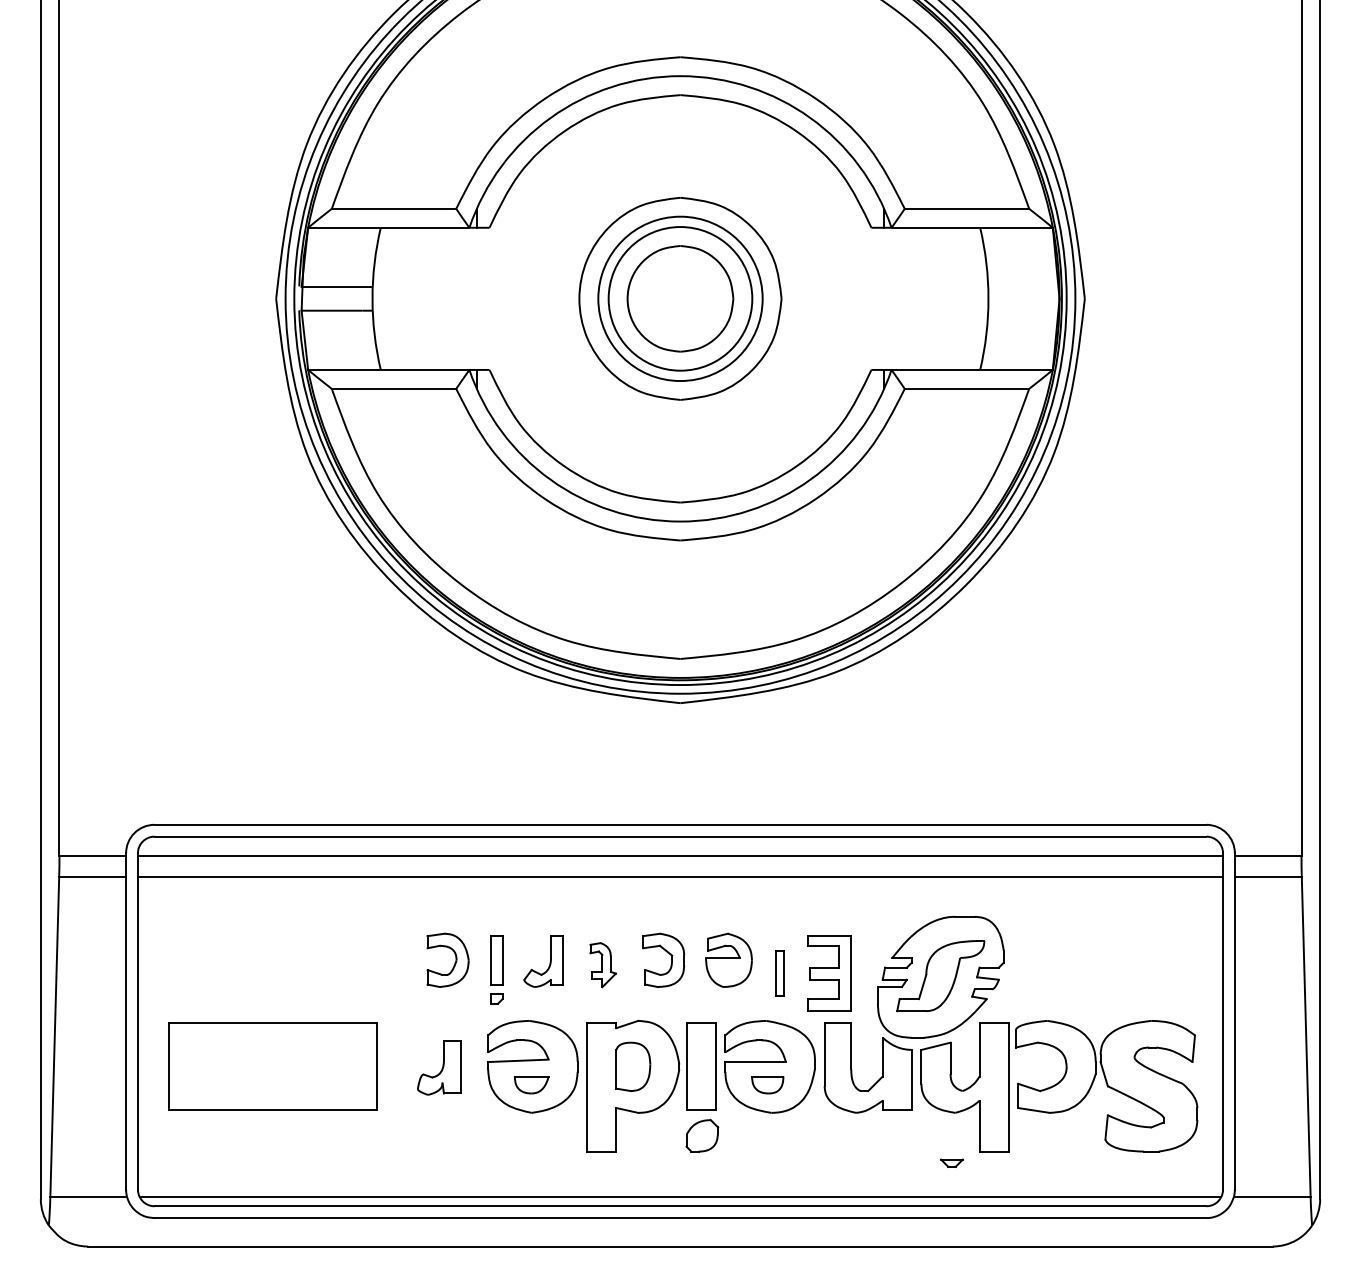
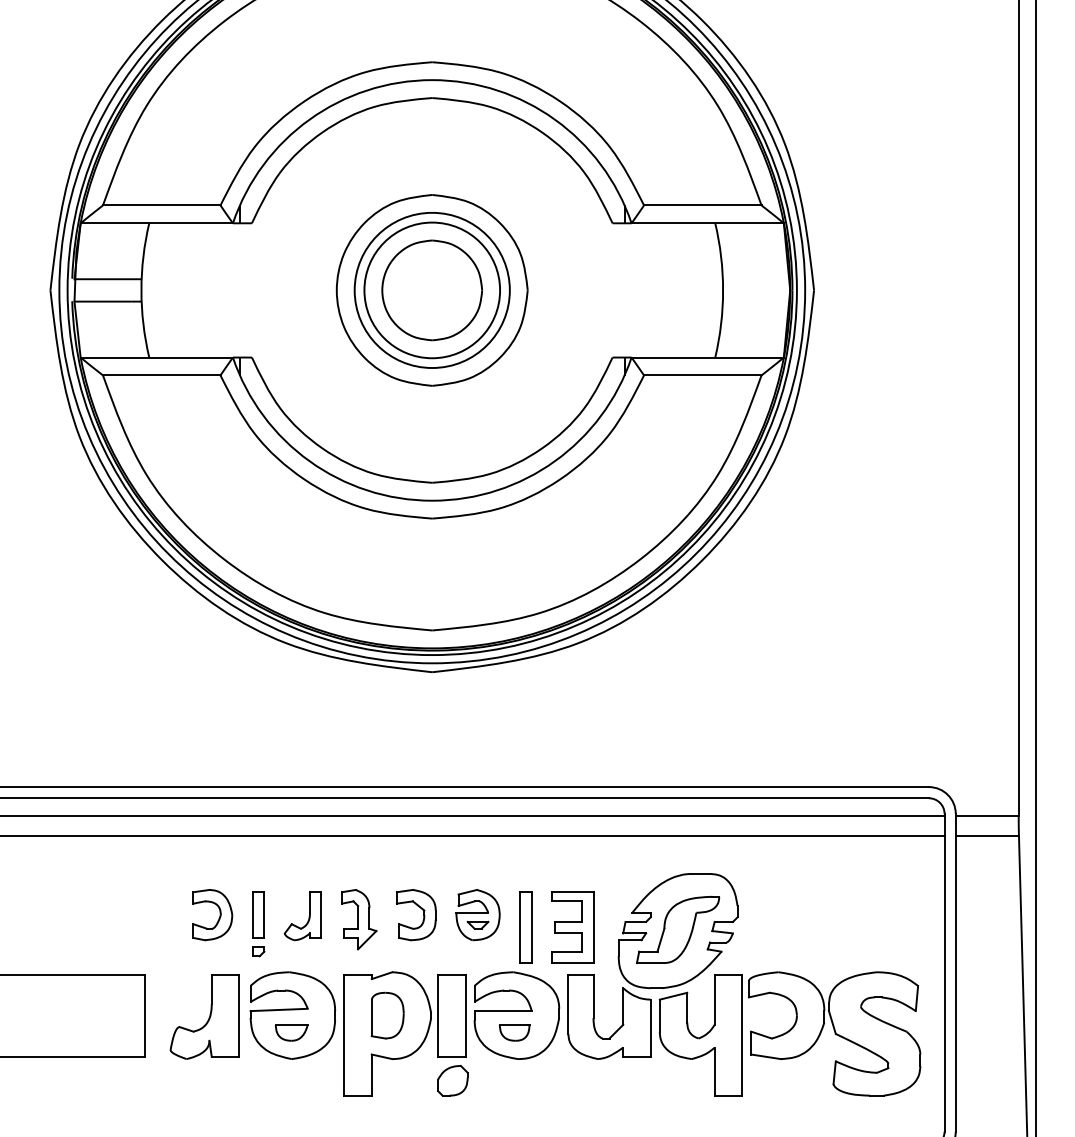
part: (603, 964) -> (359, 918), size x1.43
part: (779, 973) -> (525, 927), size x1.67
part: (439, 1067) -> (204, 1016), size x1.67
part: (951, 1162) -> (477, 924), moved

